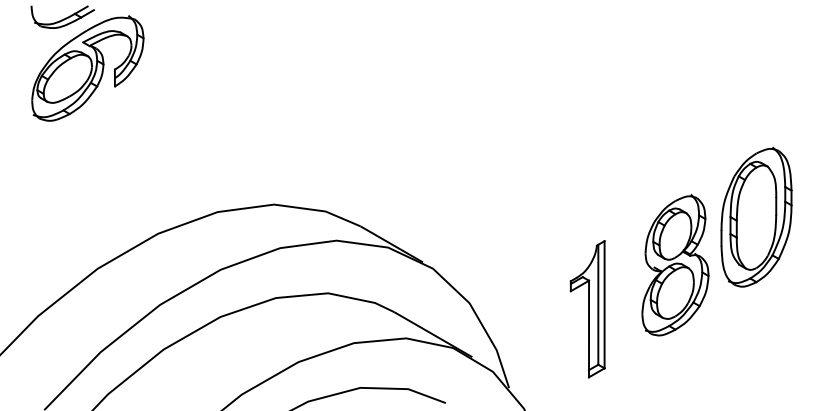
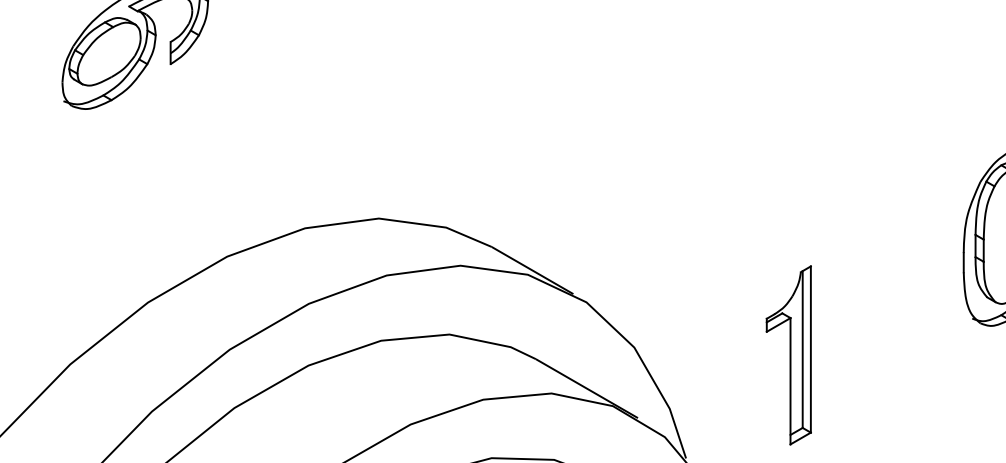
part: (675, 265) -> (903, 298), removed

